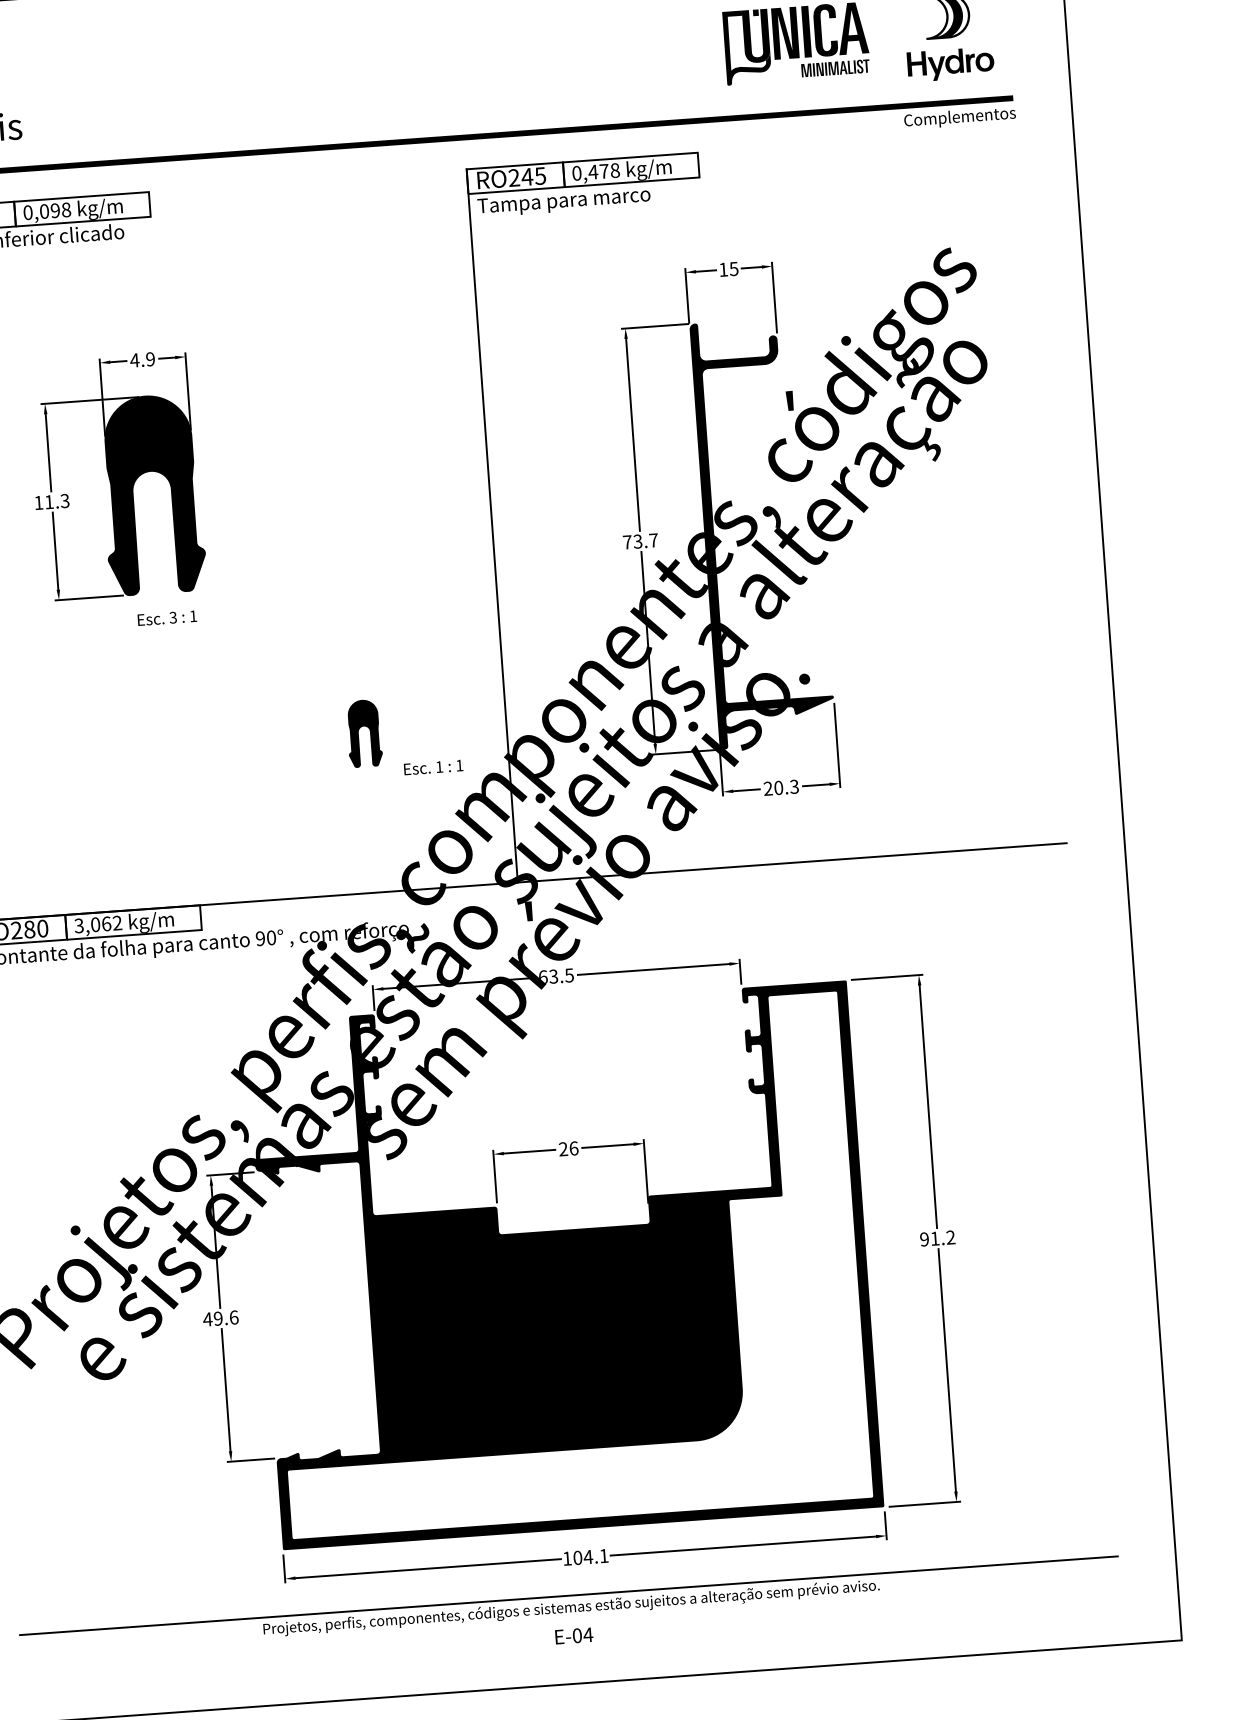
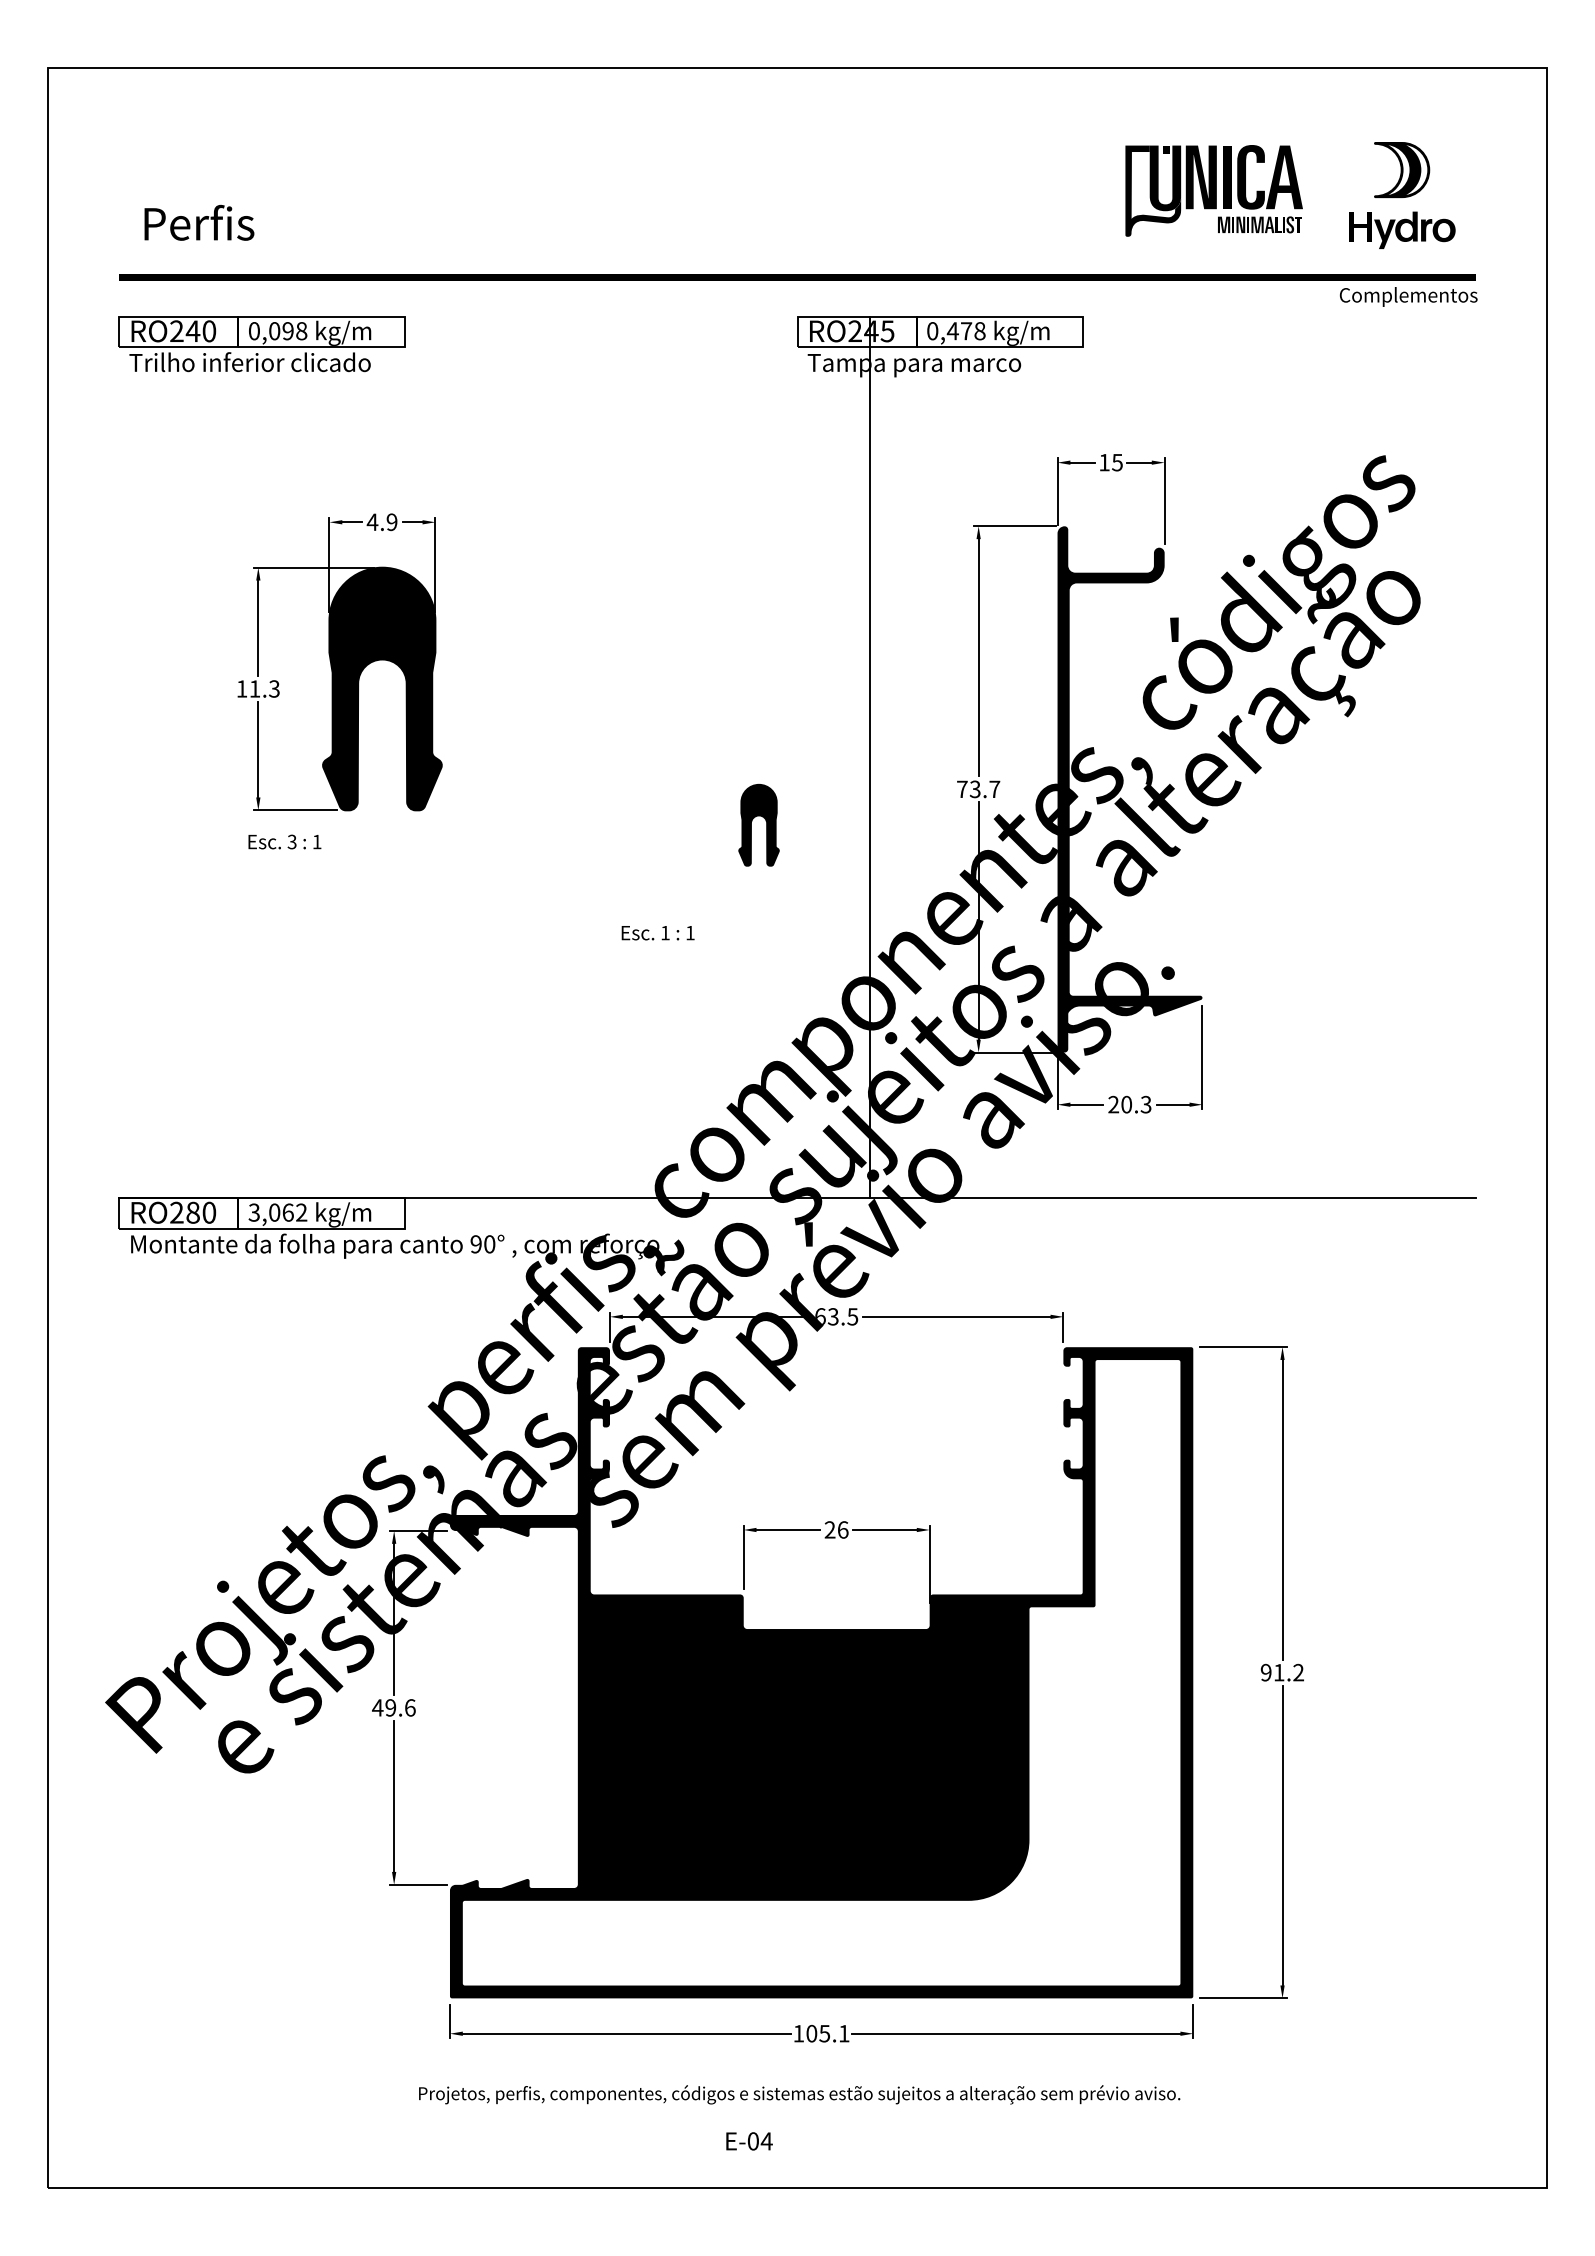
line: (492, 525) -> (869, 756), moved
text: (167, 617) -> (284, 841), moved
part: (358, 734) -> (751, 825), moved
text: (433, 767) -> (657, 933), moved
text: (588, 1557) -> (824, 2033), 104.1 -> 105.1
line: (568, 1595) -> (797, 2079), removed
text: (574, 1636) -> (749, 2141), moved

